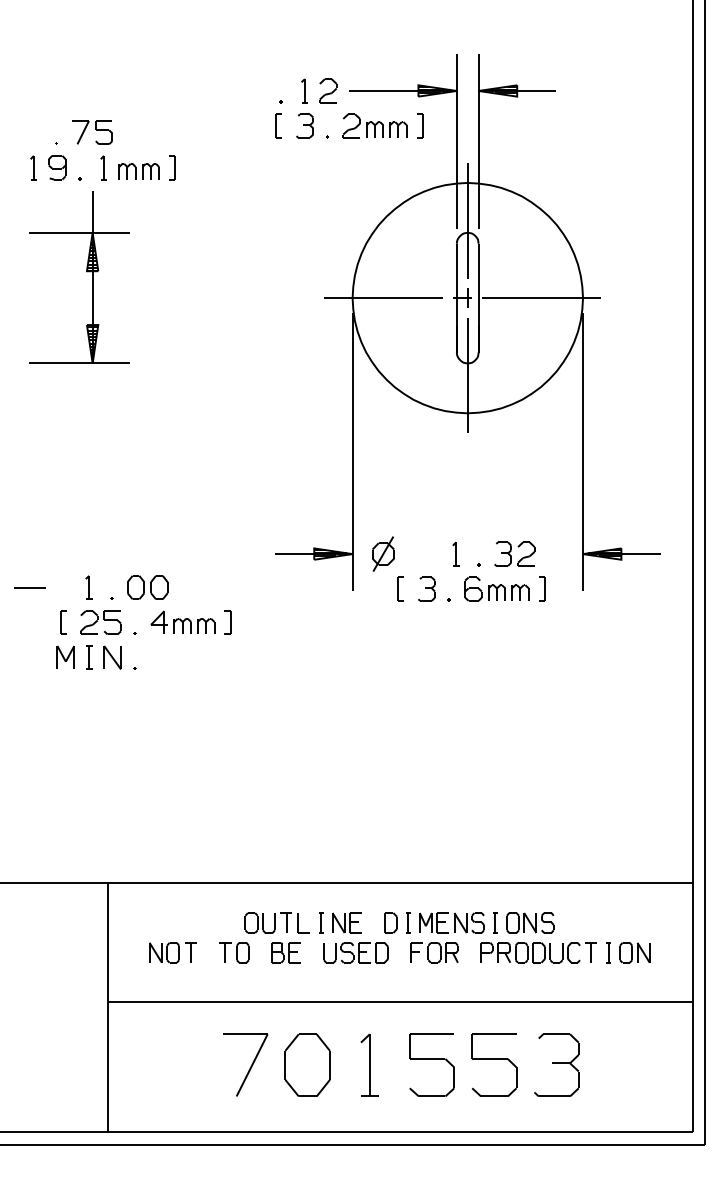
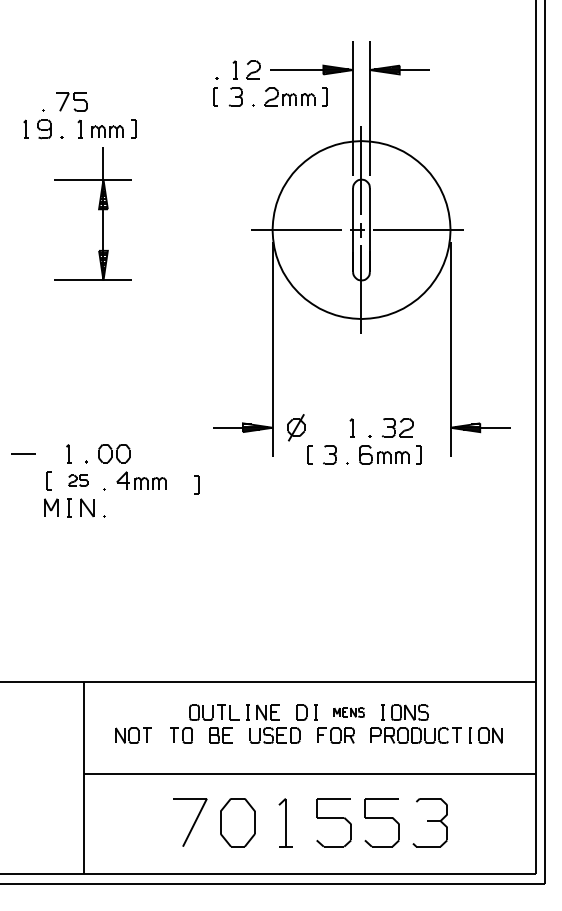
part: (86, 272) -> (98, 210), moved
part: (100, 622) -> (77, 480), size x0.6
part: (227, 622) -> (196, 485), moved
part: (451, 922) -> (348, 712), size x0.6

